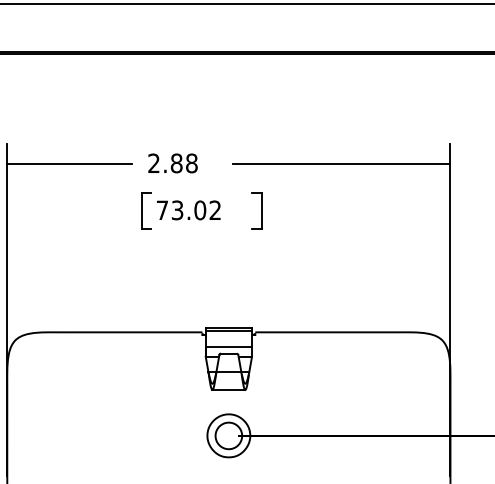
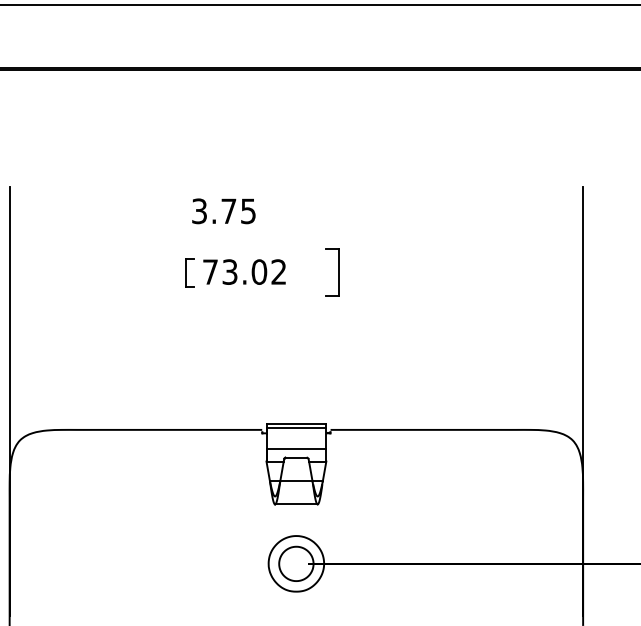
line: (69, 163) -> (90, 211), removed
text: (172, 163) -> (223, 211), 2.88 -> 3.75
line: (341, 163) -> (442, 211), removed
part: (146, 210) -> (189, 272), size x0.6

